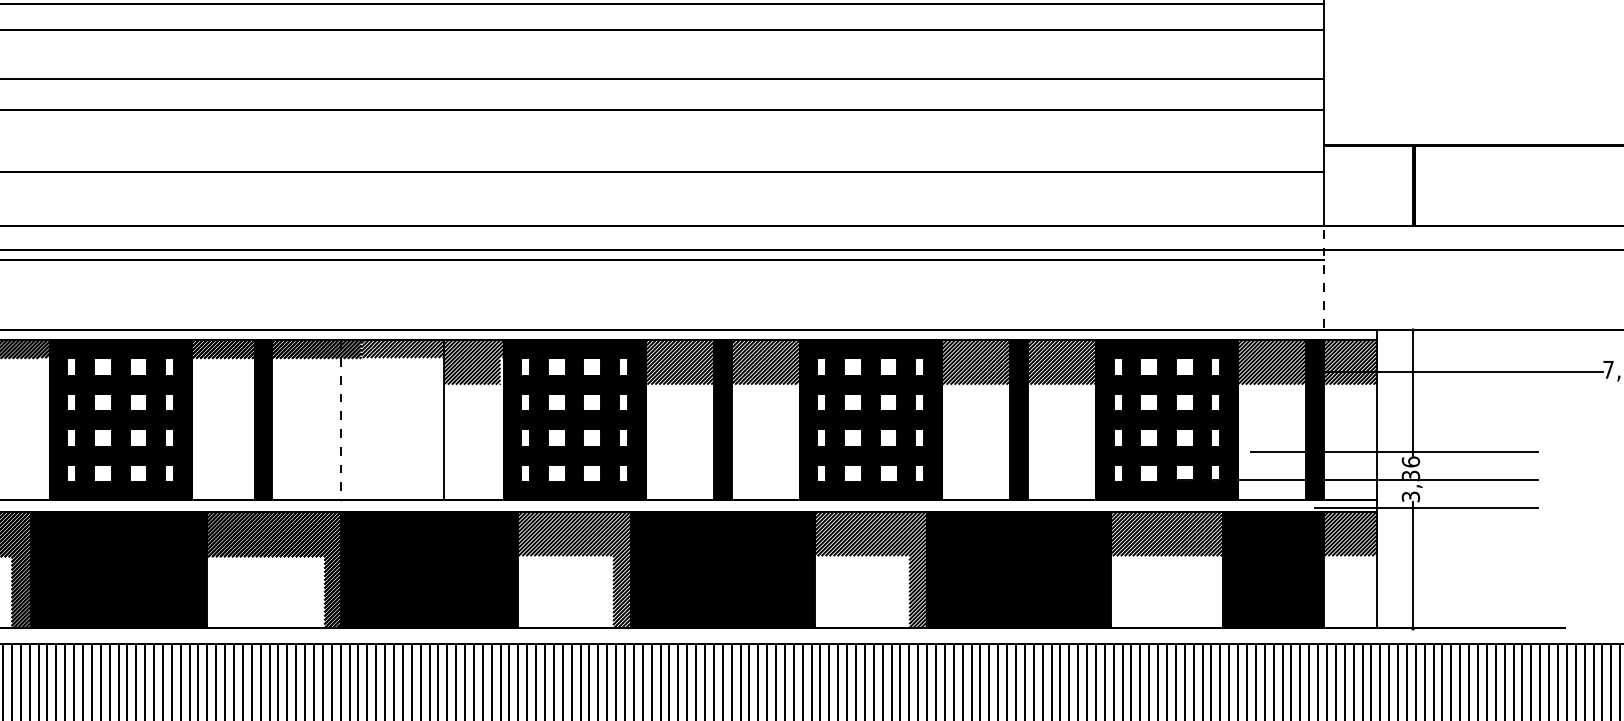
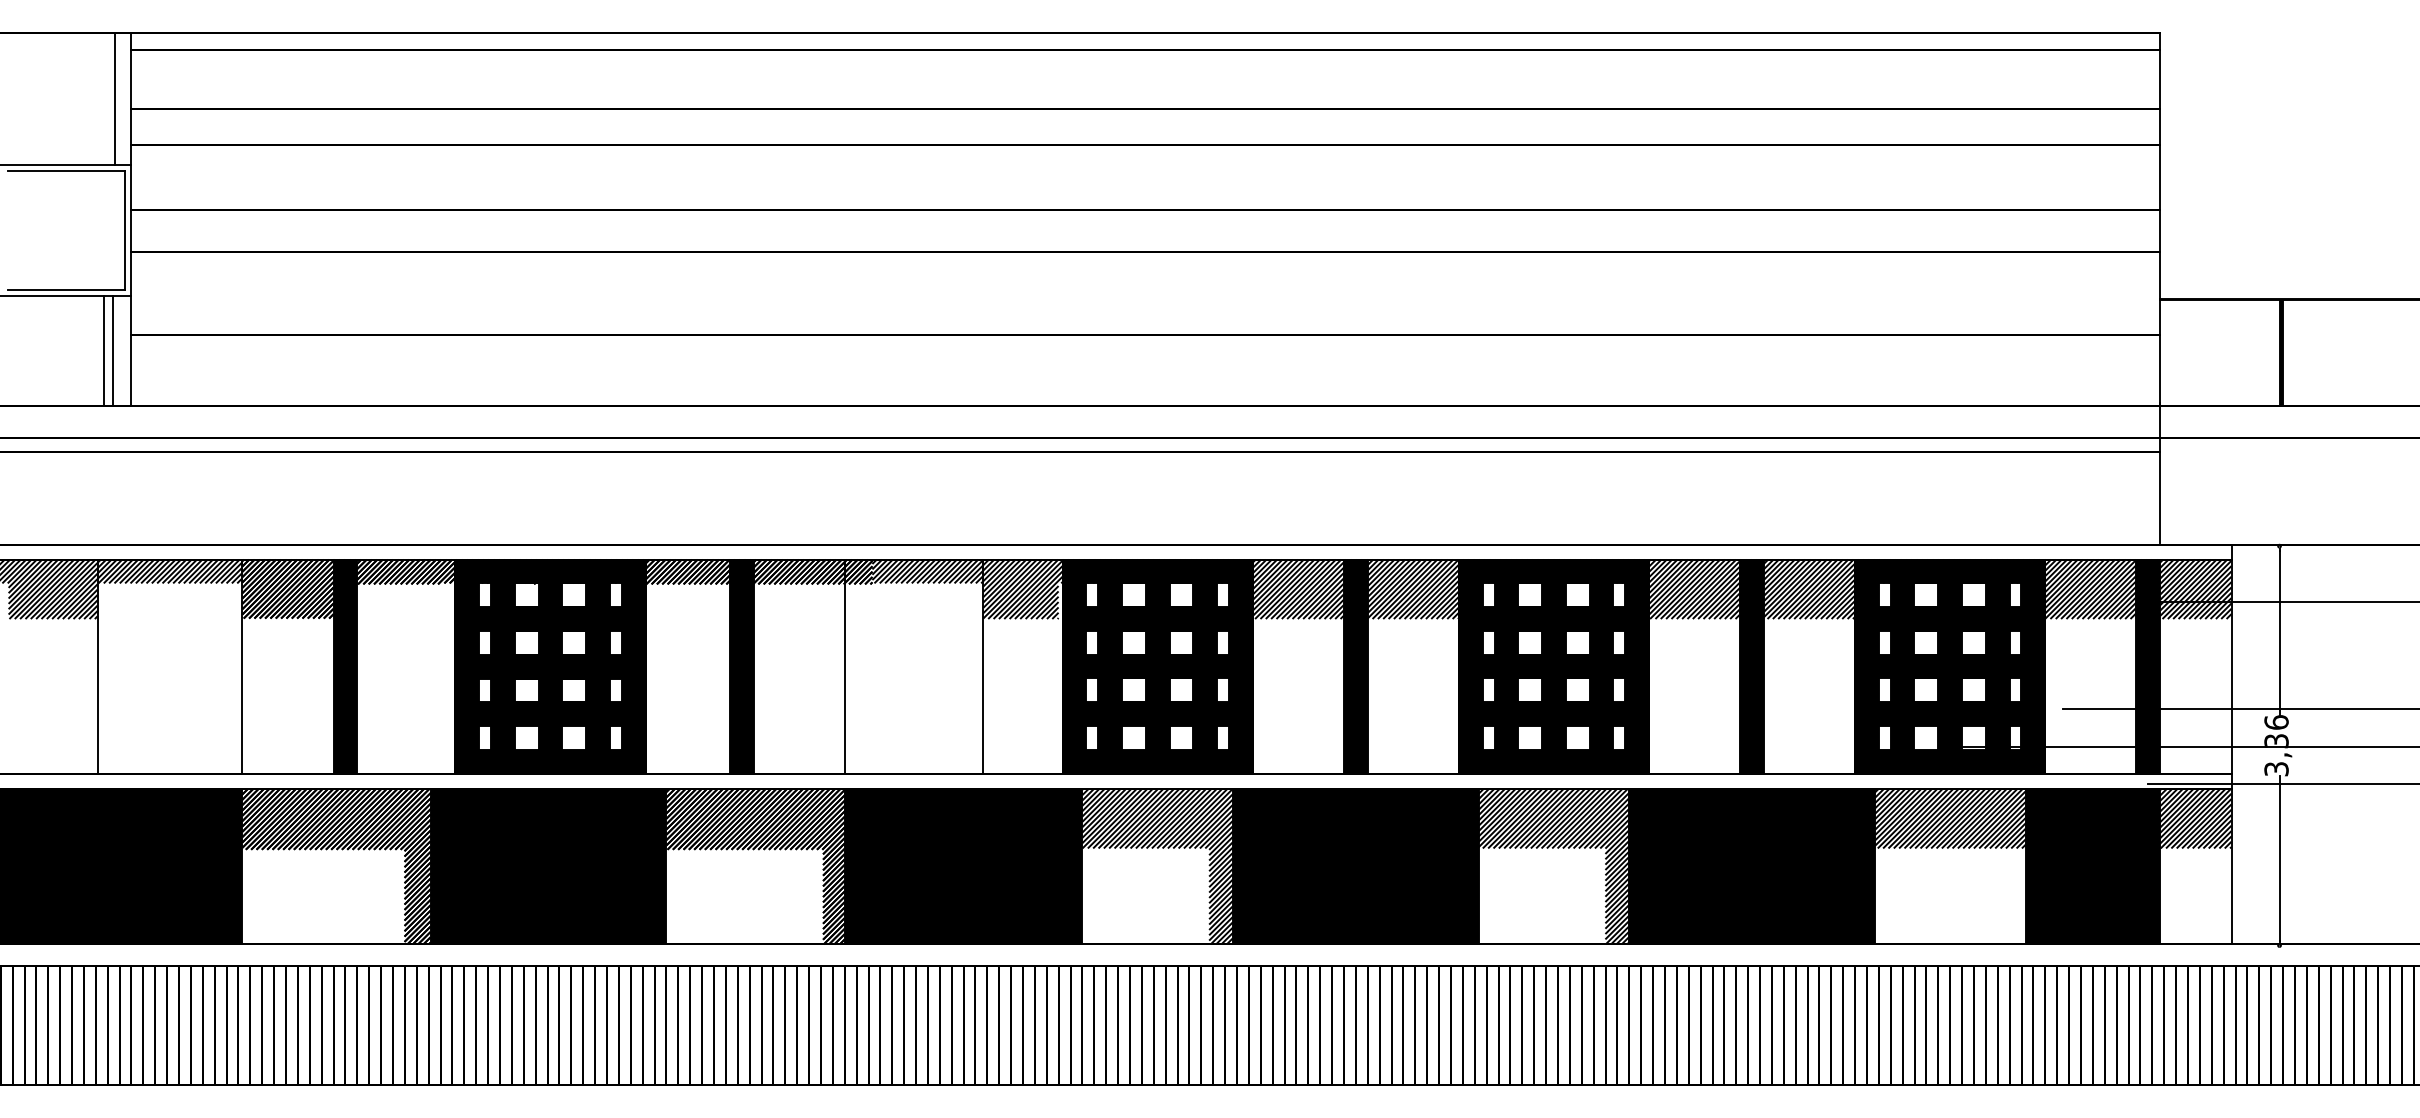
line: (1324, 275) -> (2160, 472), dashed -> solid
line: (340, 420) -> (844, 666), dashed -> solid

